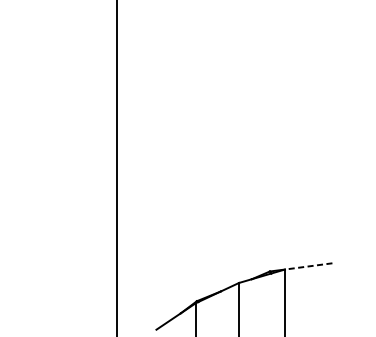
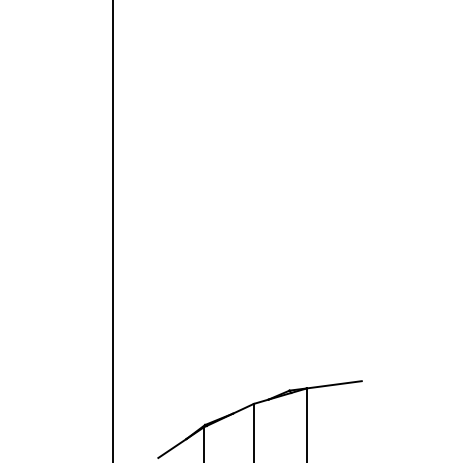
line: (308, 266) -> (334, 384), dashed -> solid

